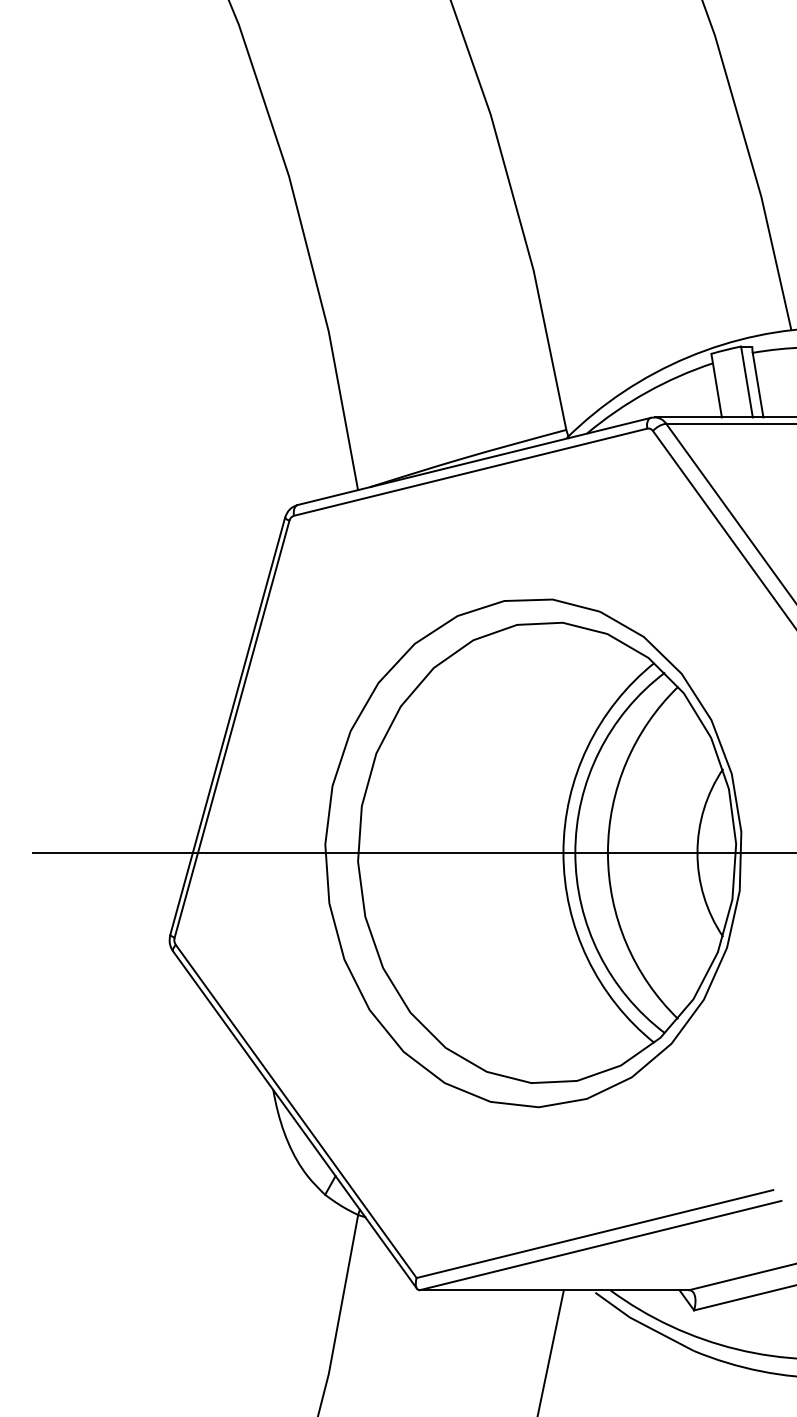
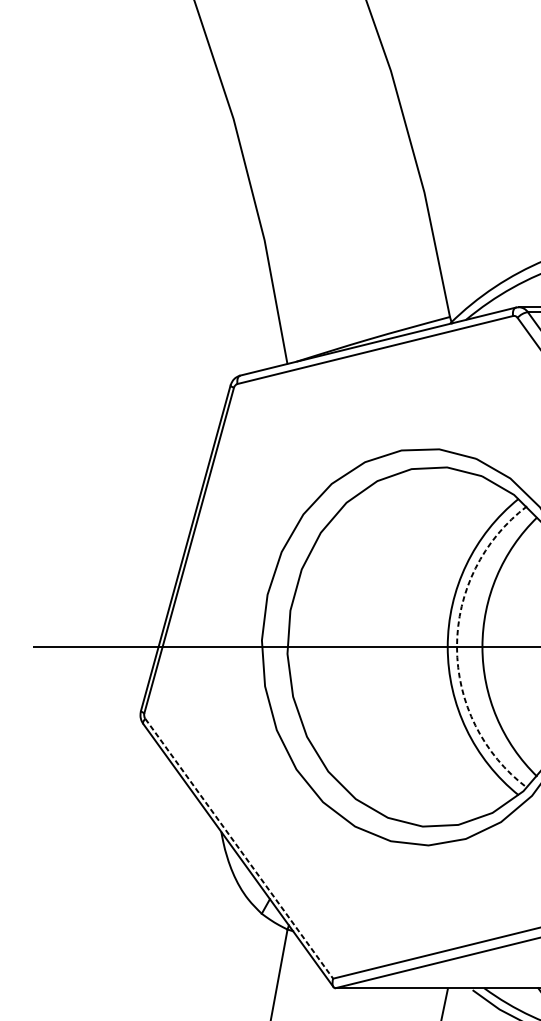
arc: (575, 852) -> (457, 646), solid -> dashed
line: (296, 1111) -> (239, 848), solid -> dashed

